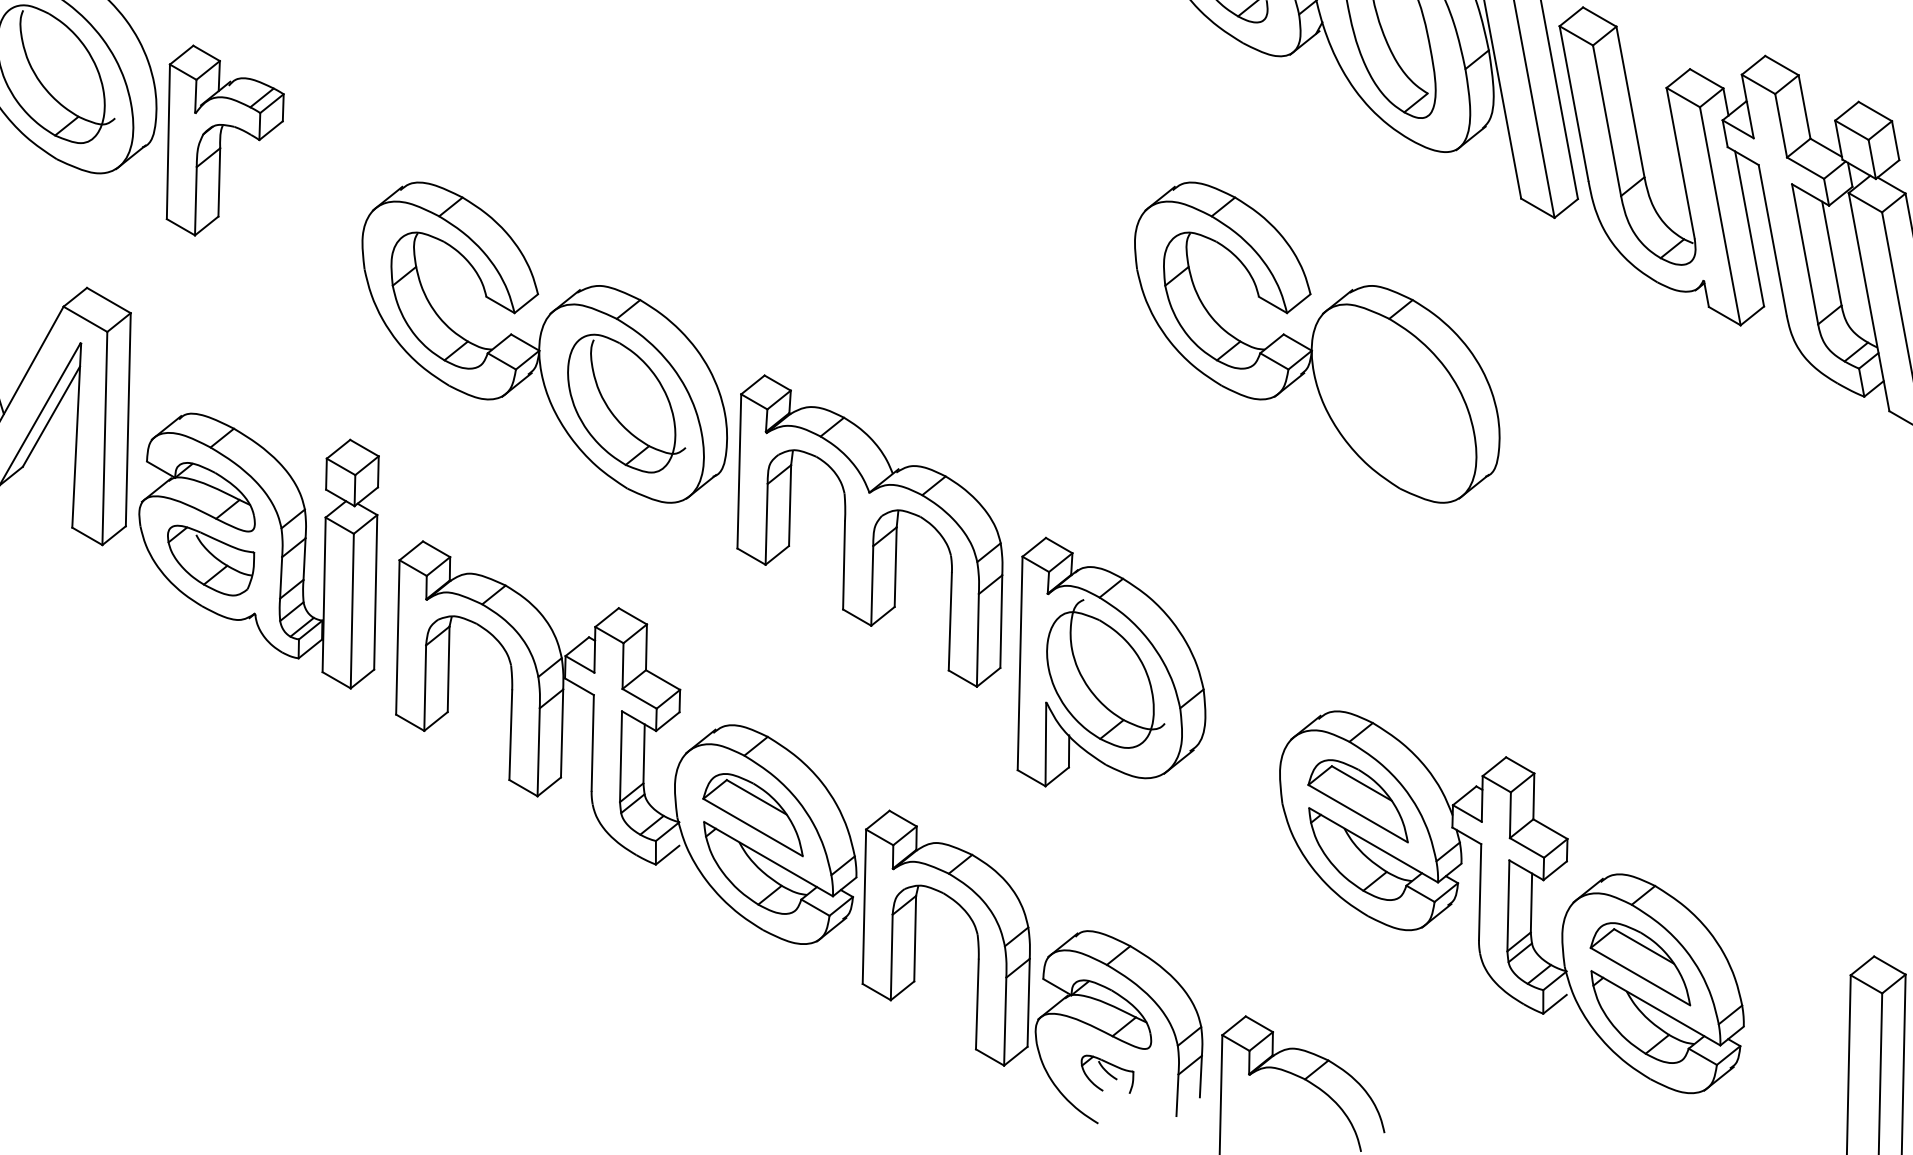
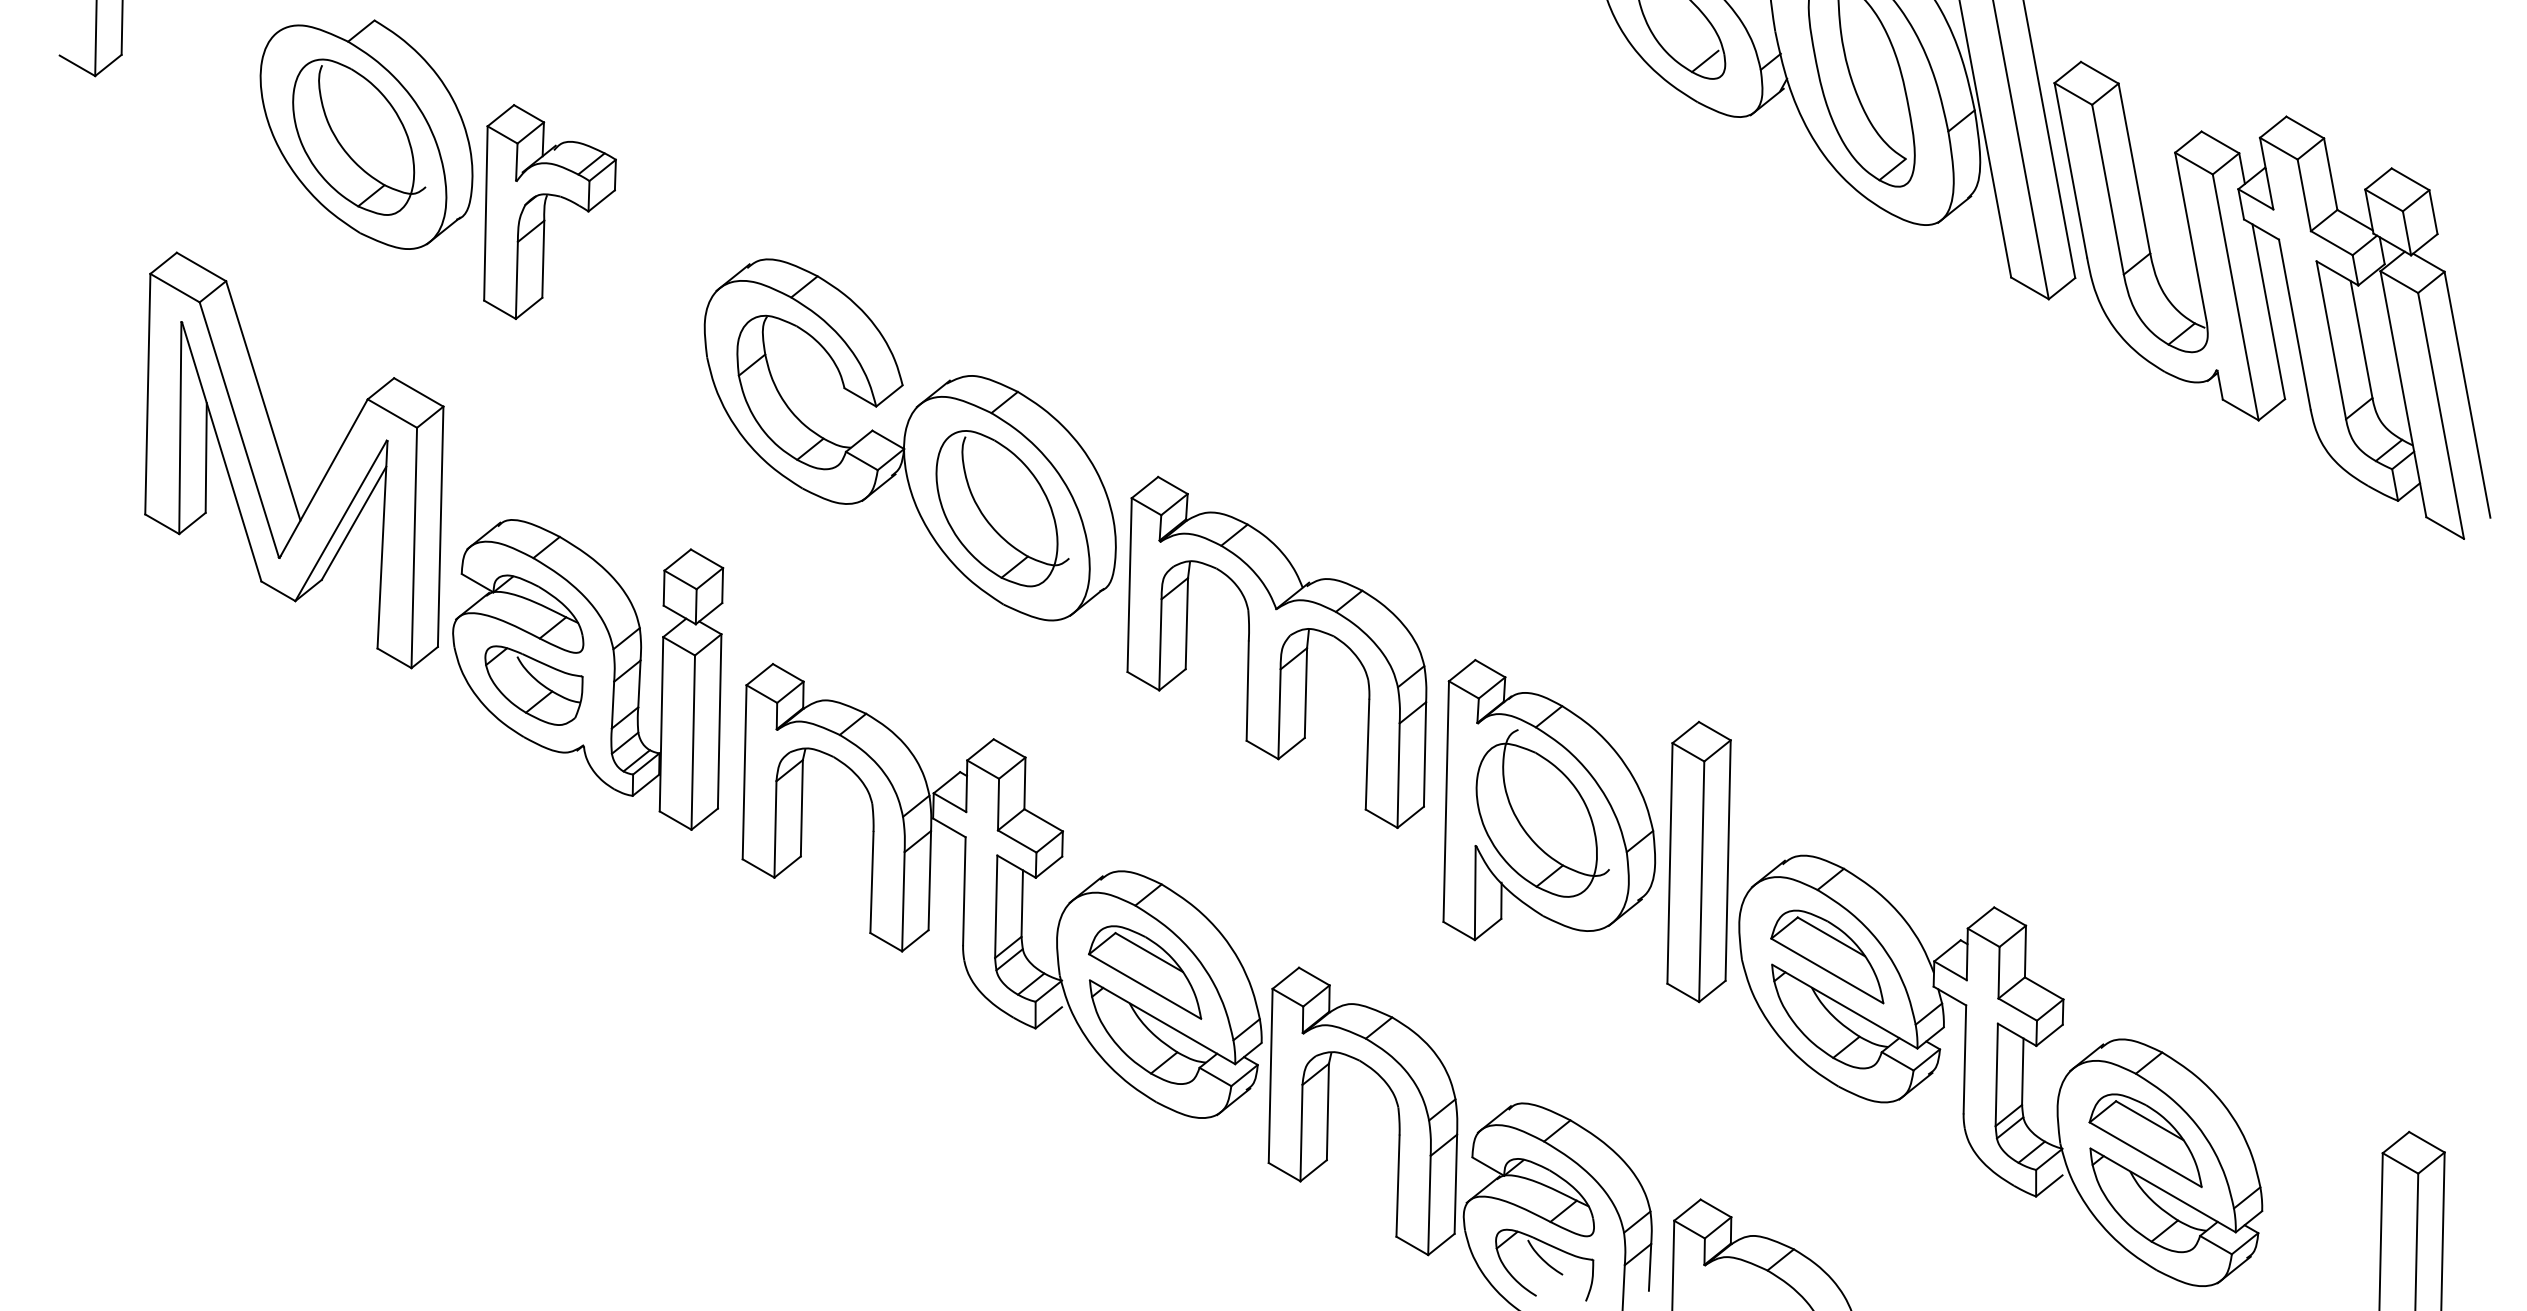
part: (1316, 342) -> (1780, 439), removed
part: (1243, 716) -> (1698, 861), added
part: (1107, 1073) -> (1544, 1264), size x1.67

